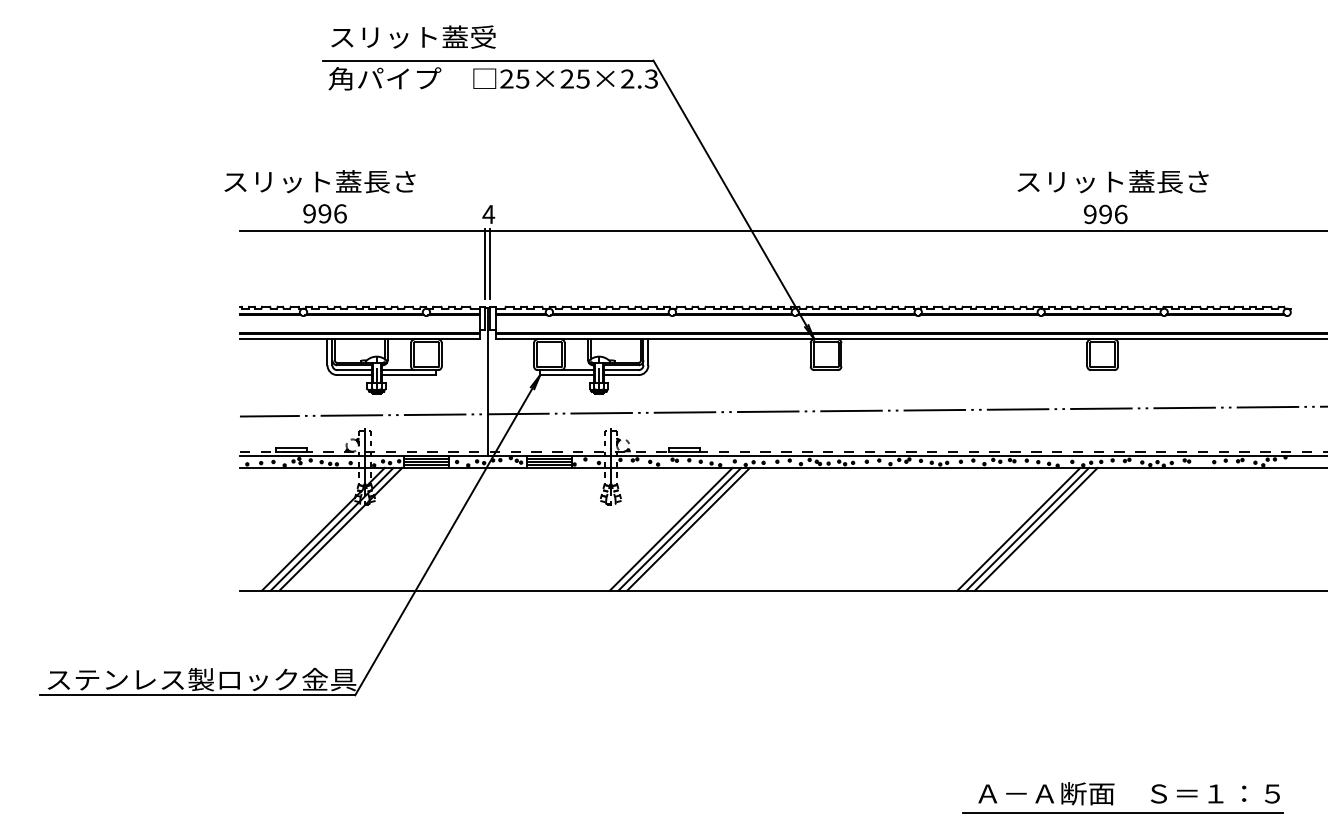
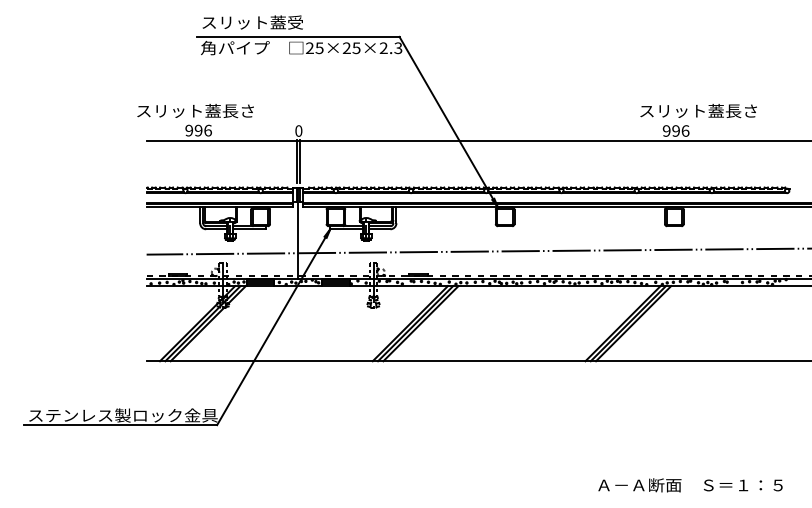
text: (1112, 182) -> (698, 111), moved
text: (488, 213) -> (298, 130), 4 -> 0
line: (1122, 813) -> (686, 497), removed

